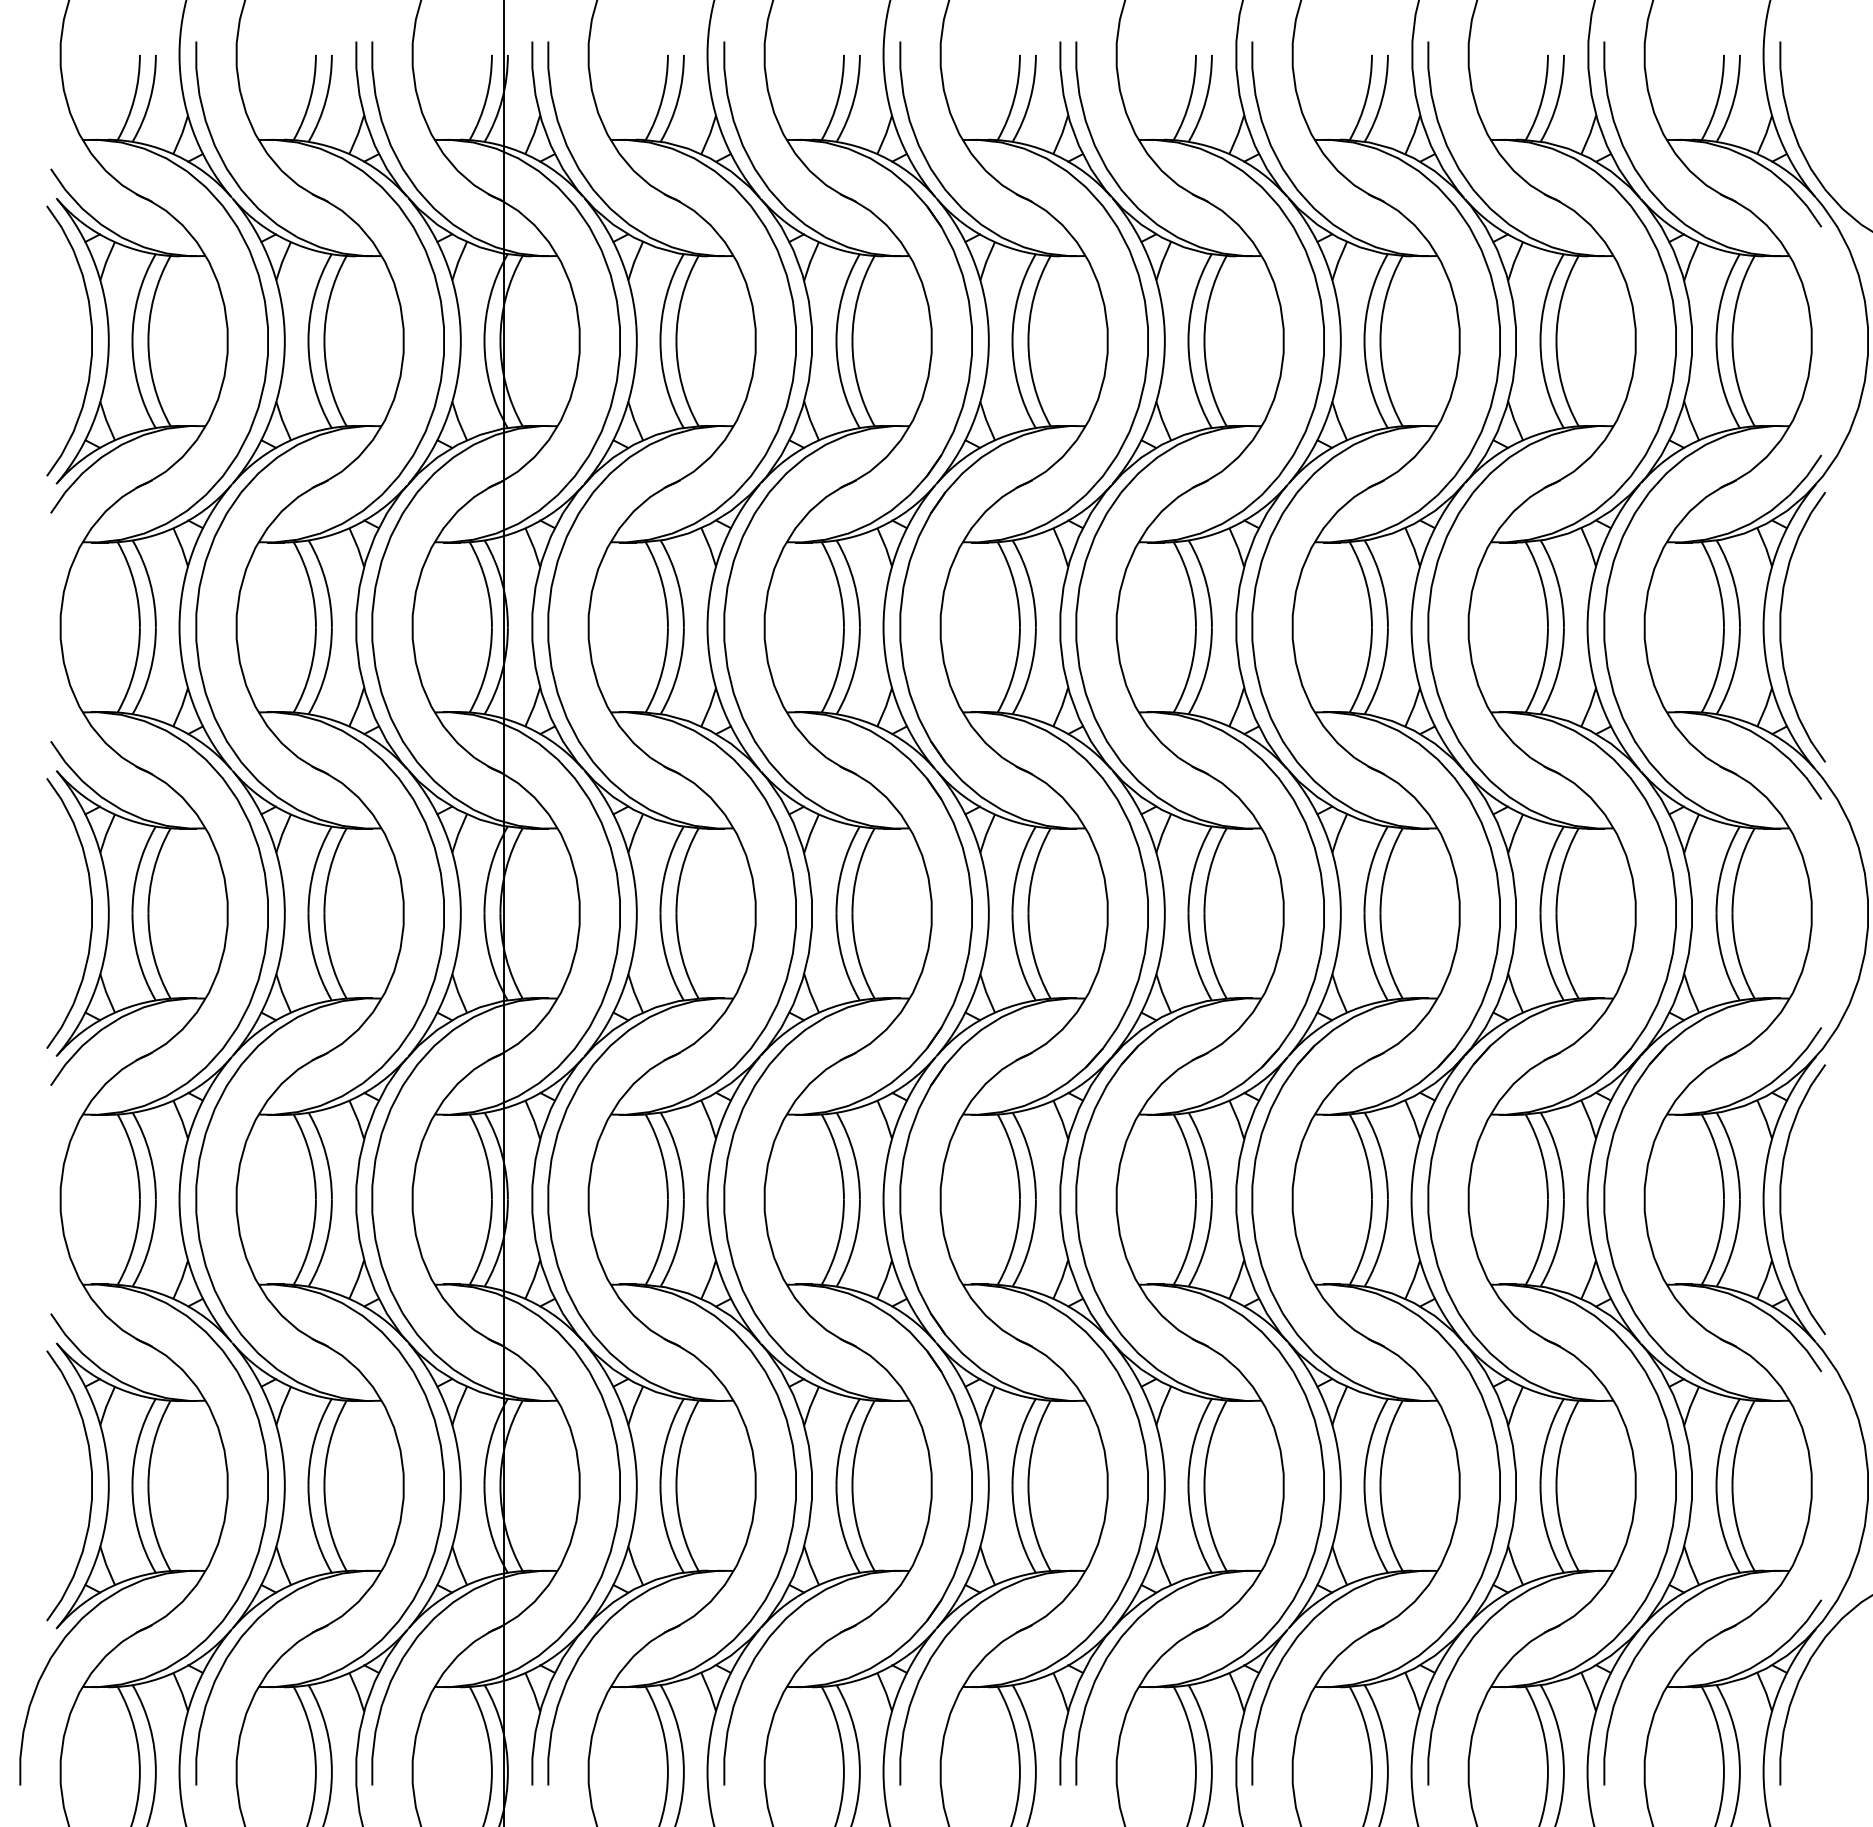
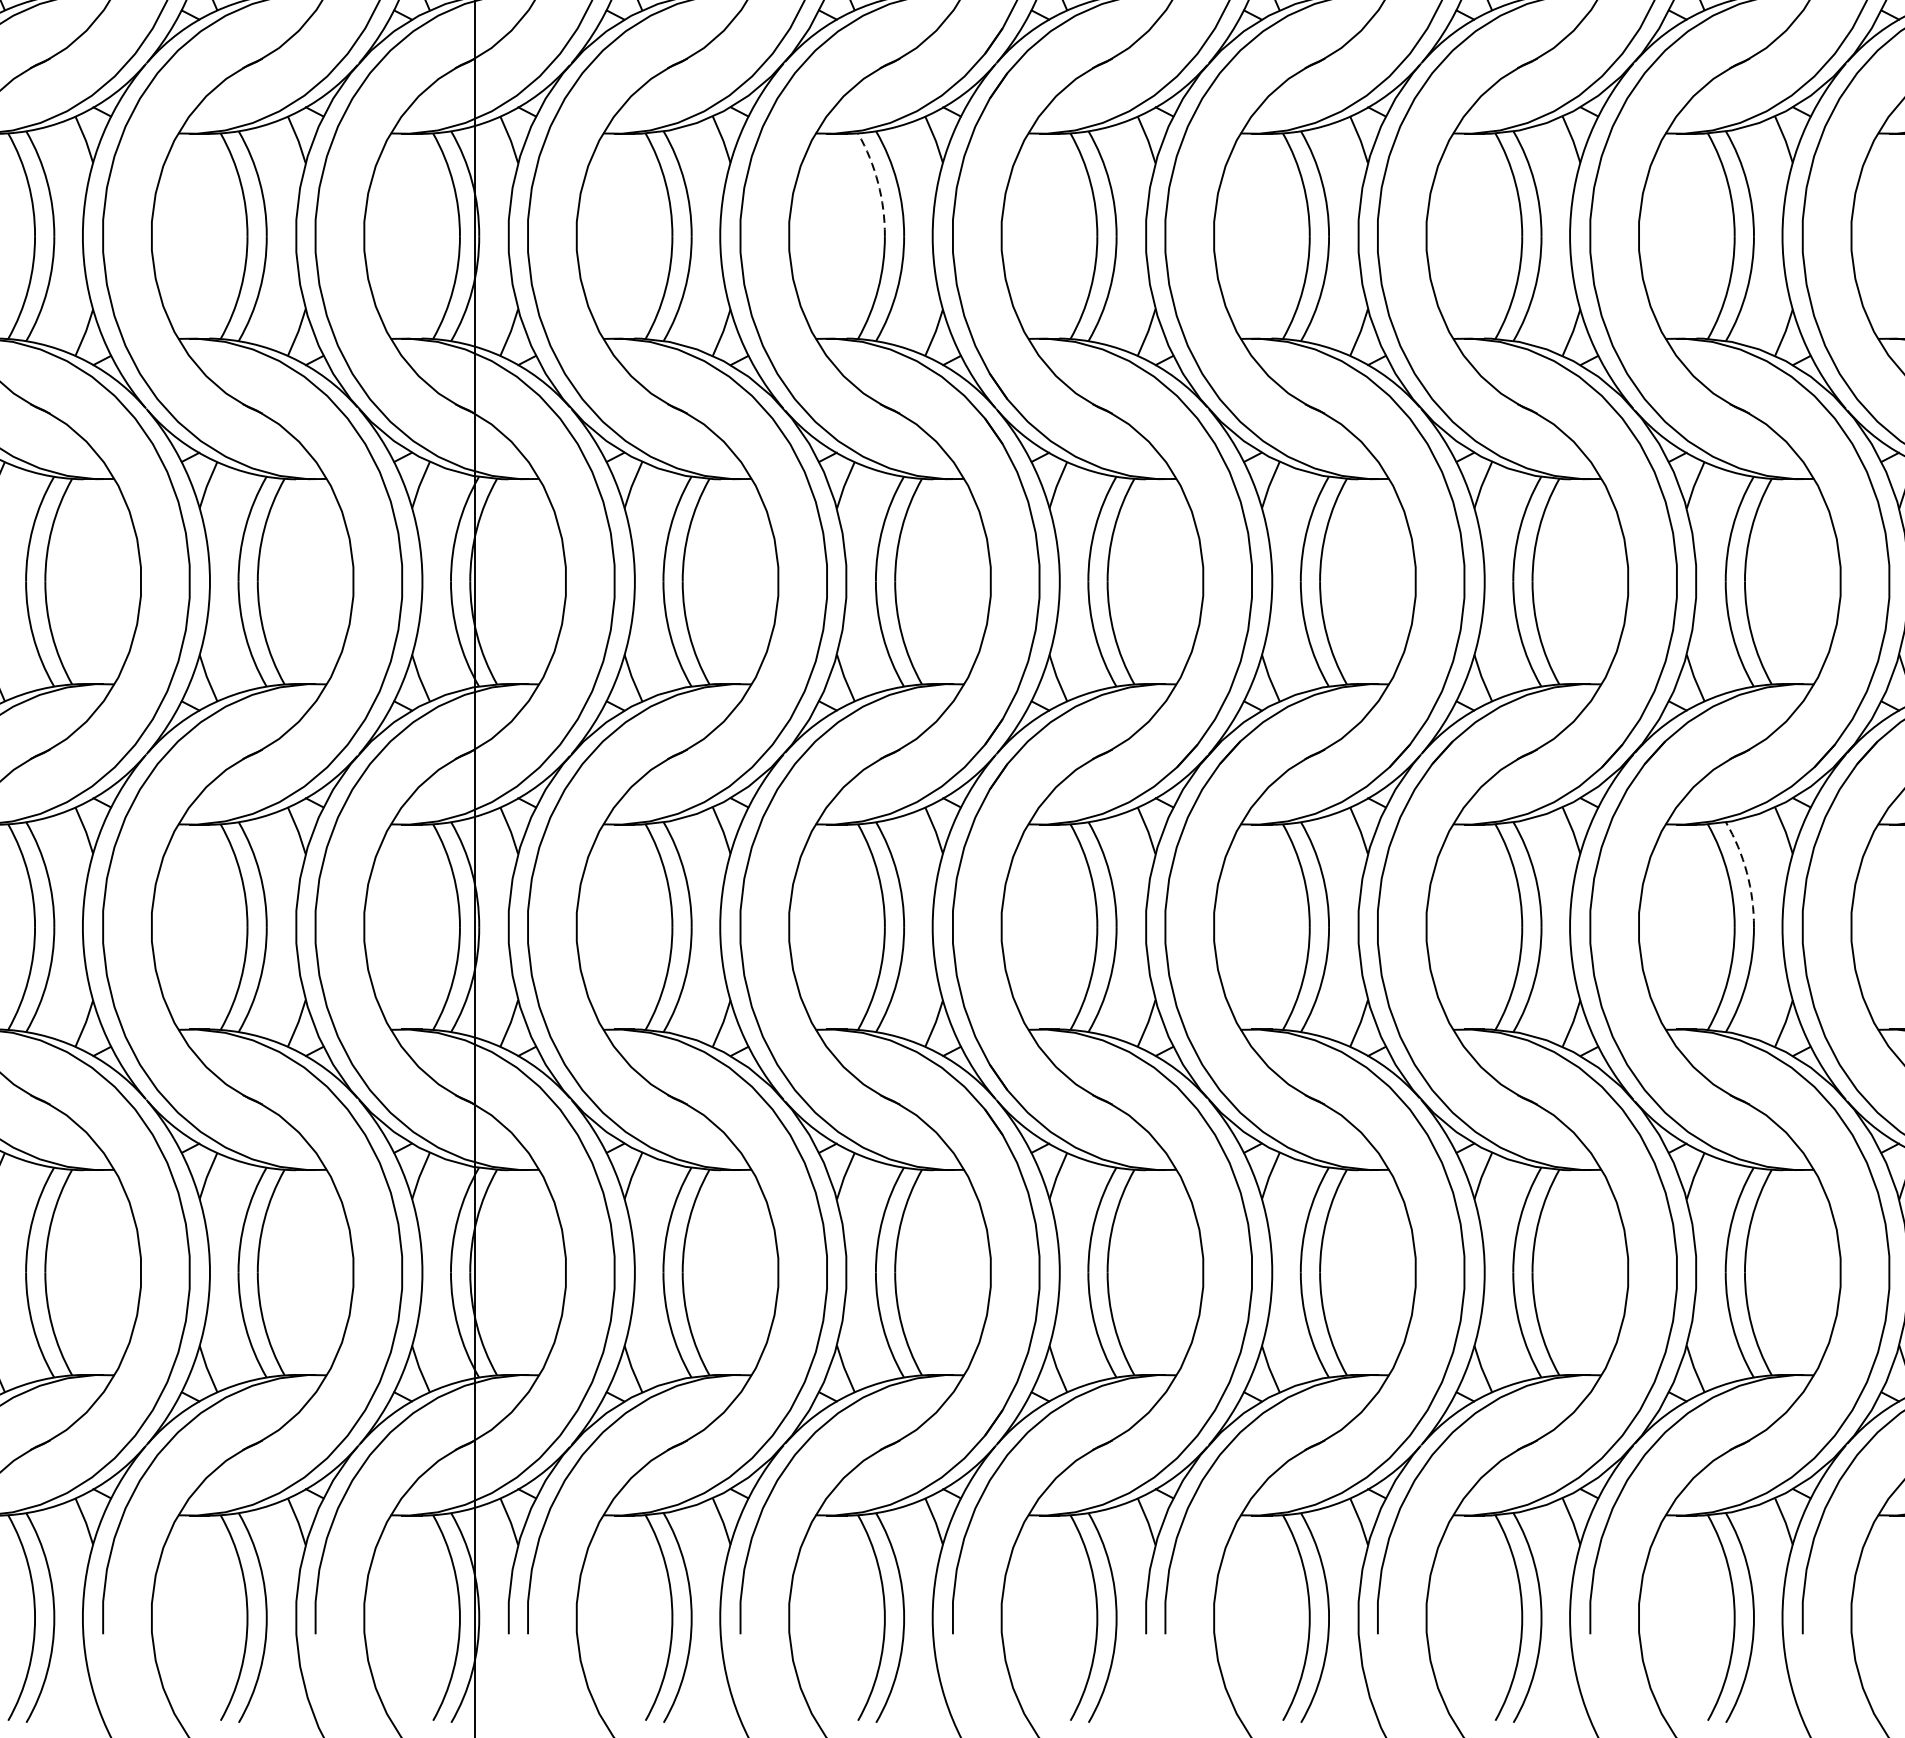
arc: (838, 583) -> (878, 183), solid -> dashed
arc: (1558, 1154) -> (1747, 872), solid -> dashed

